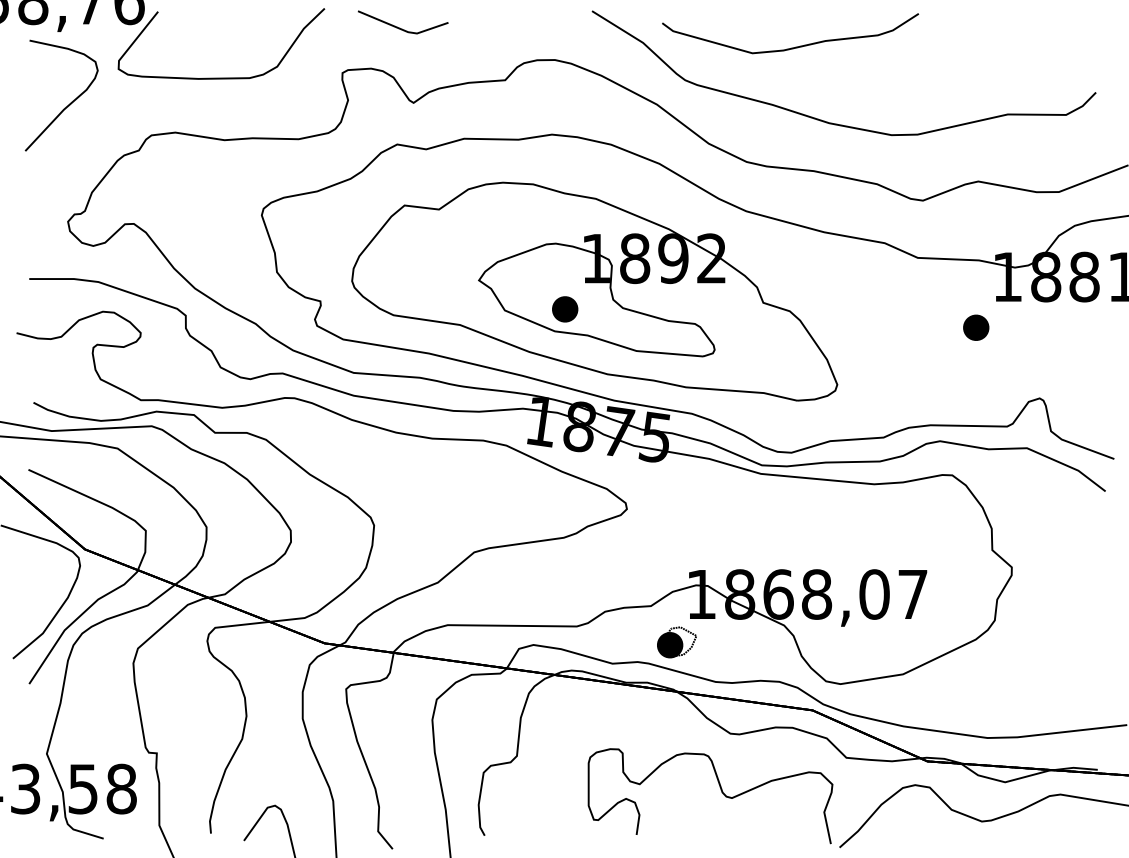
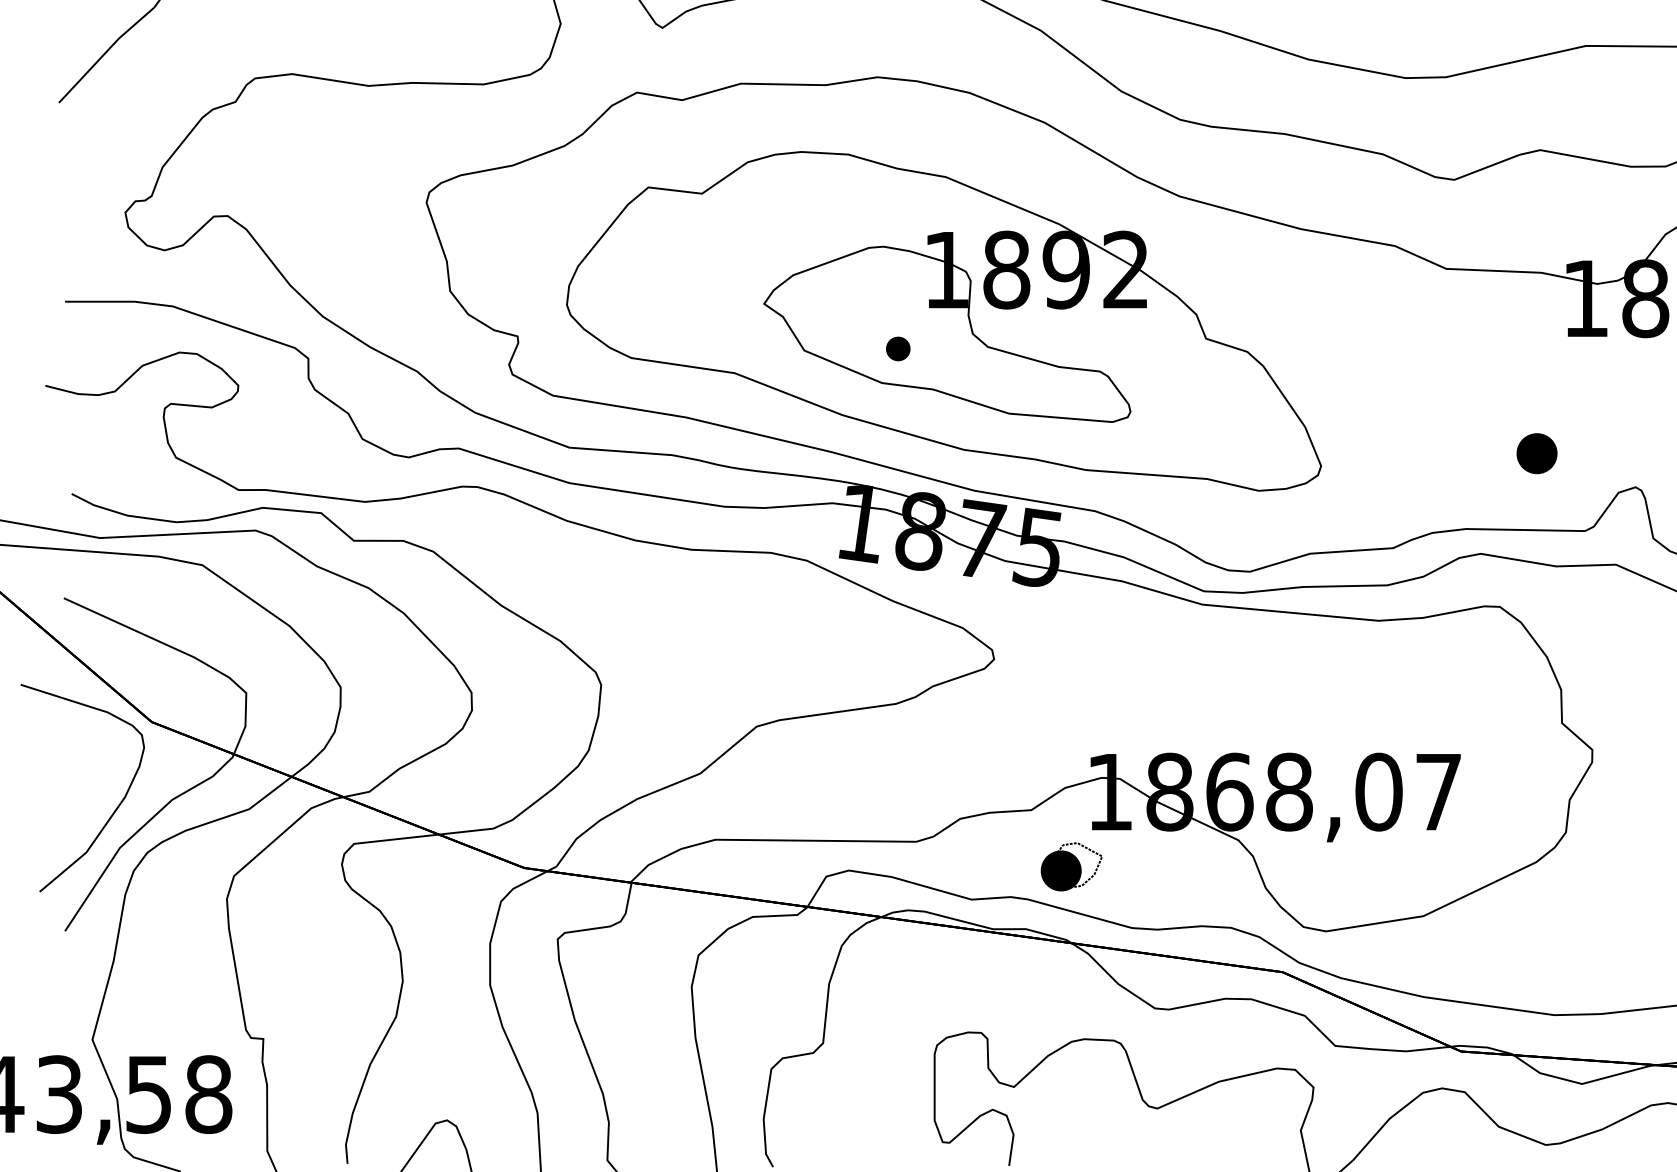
part: (565, 309) -> (898, 349), size x0.6
part: (976, 327) -> (1537, 453), moved

